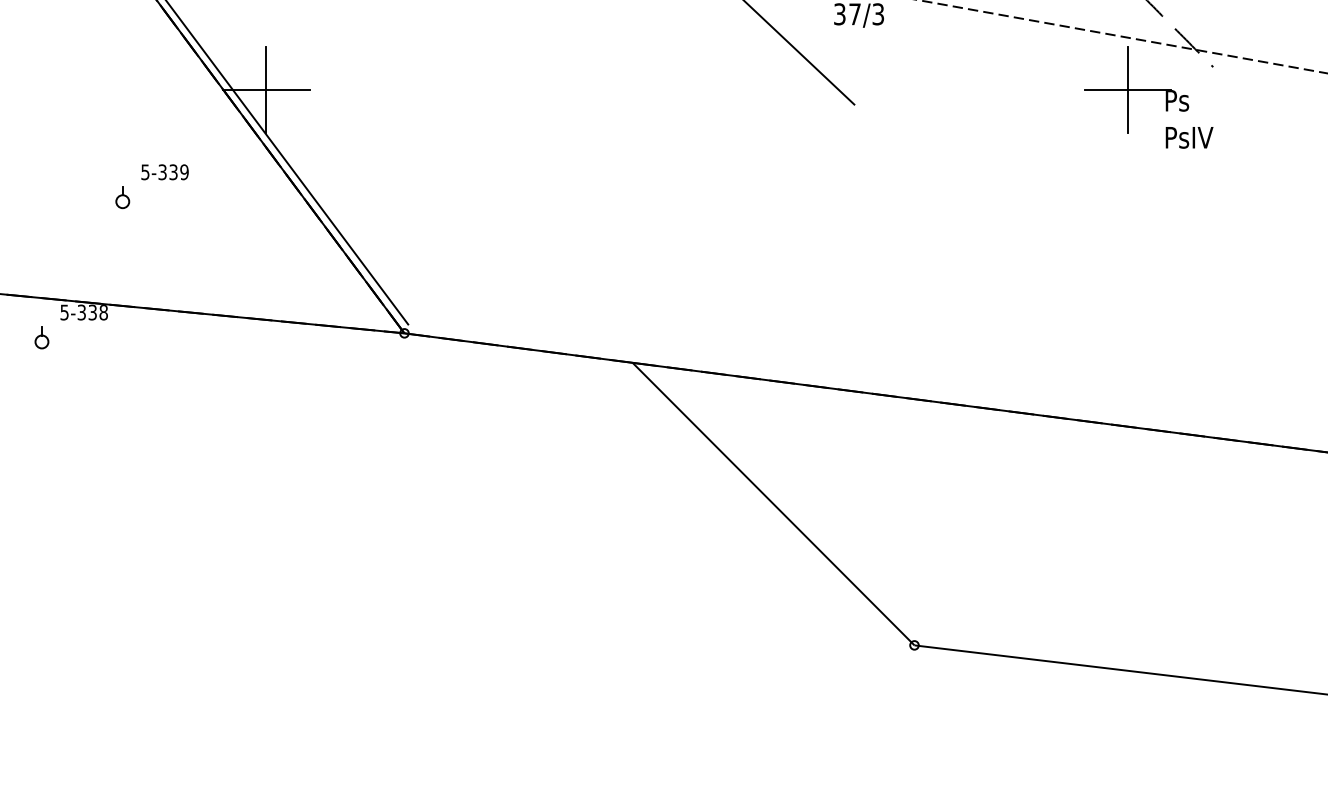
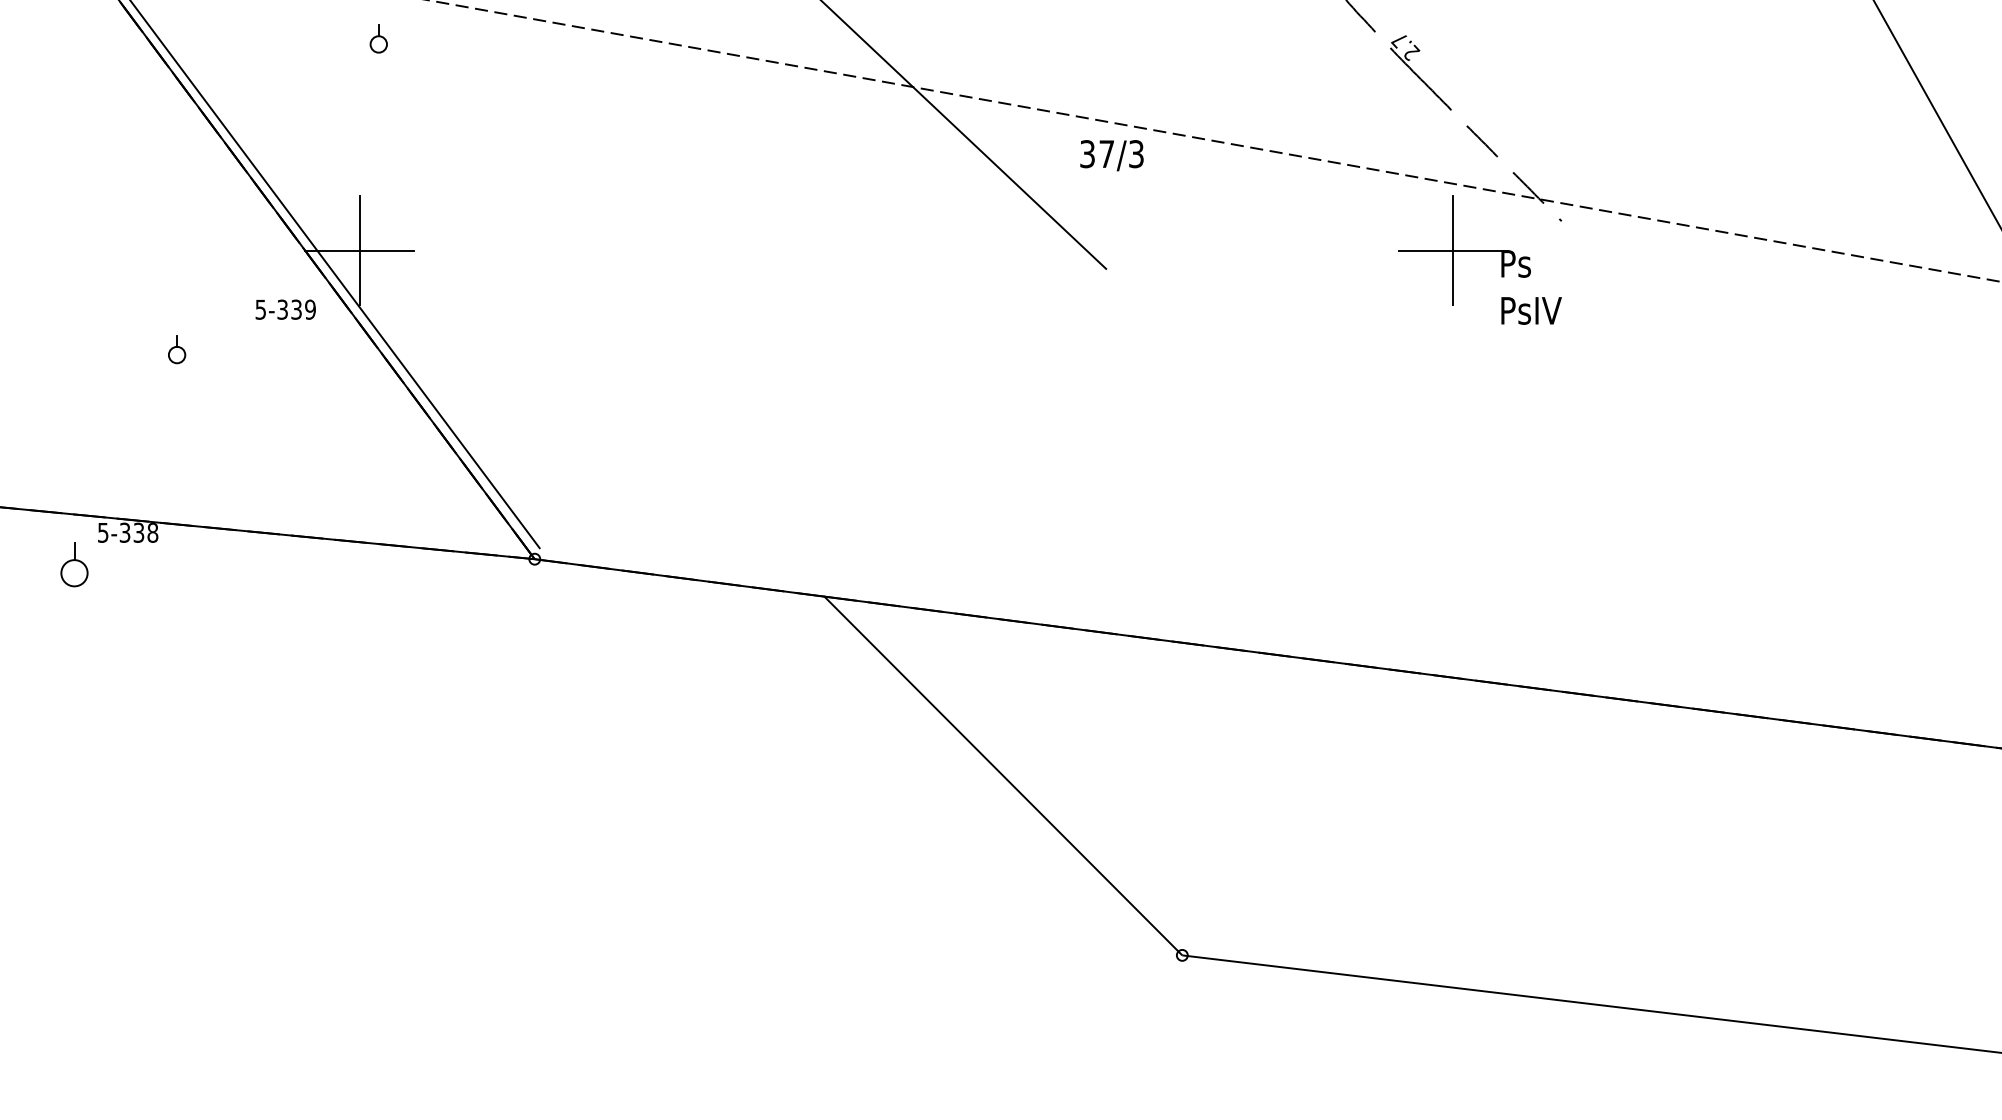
text: (164, 172) -> (285, 309), moved
part: (123, 197) -> (177, 349), moved
part: (41, 337) -> (74, 564), size x1.6

